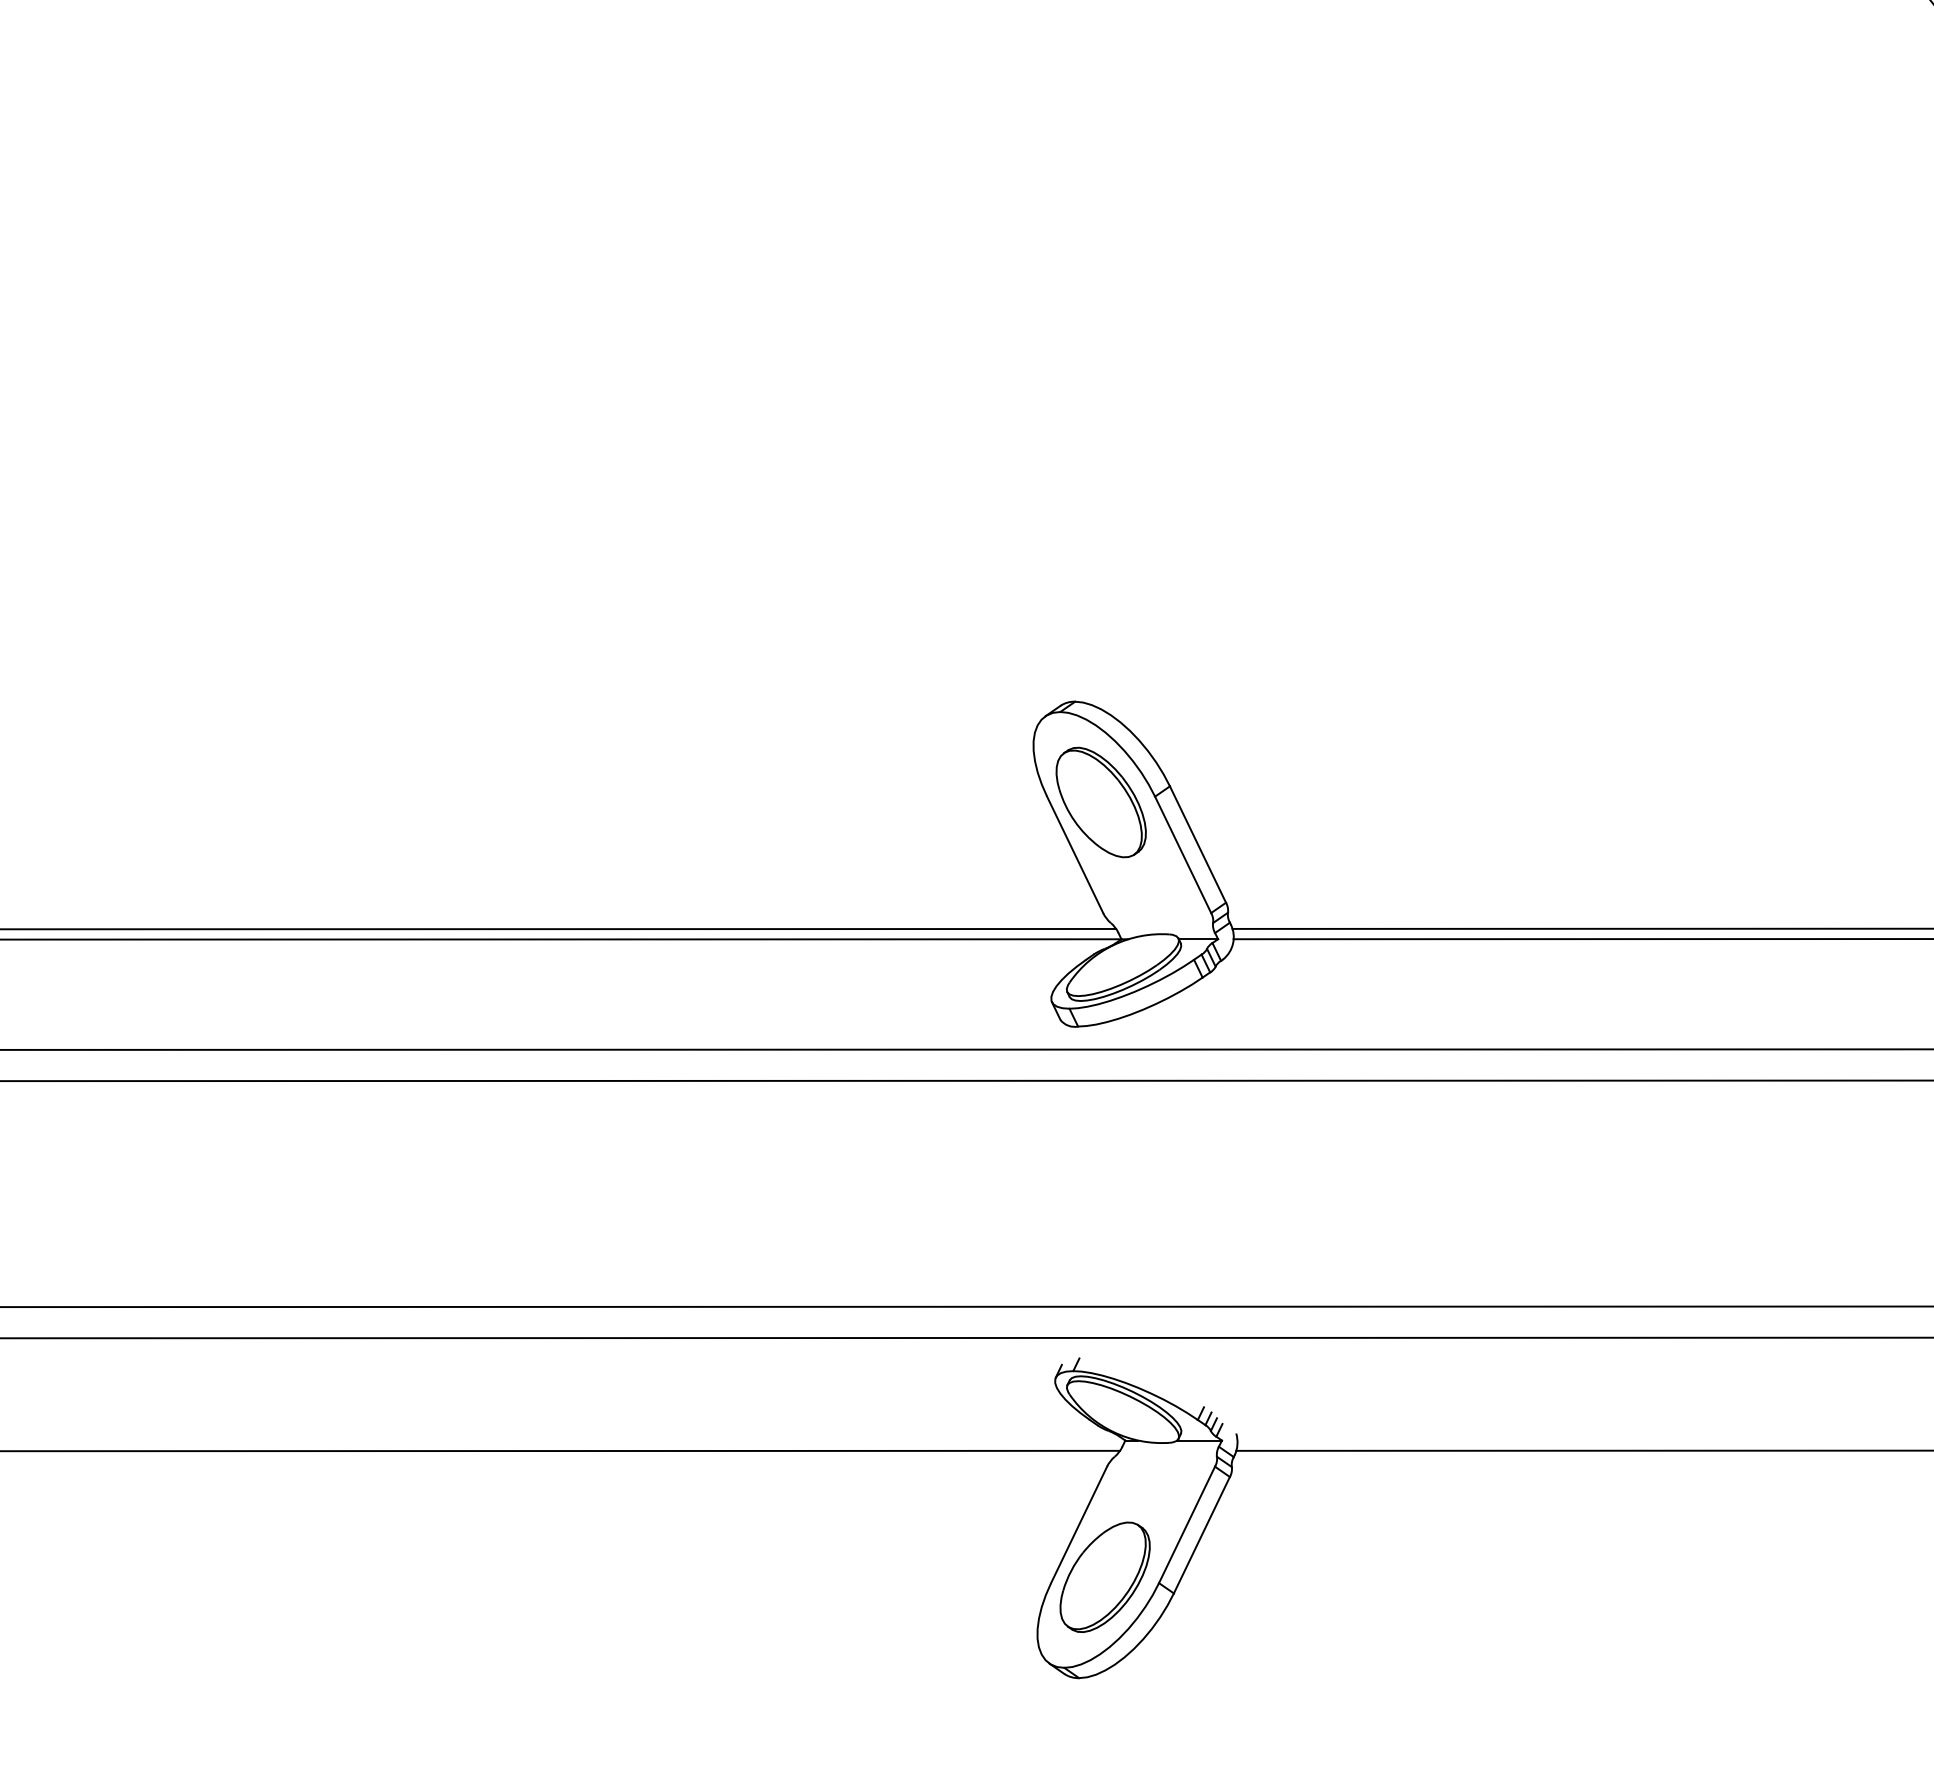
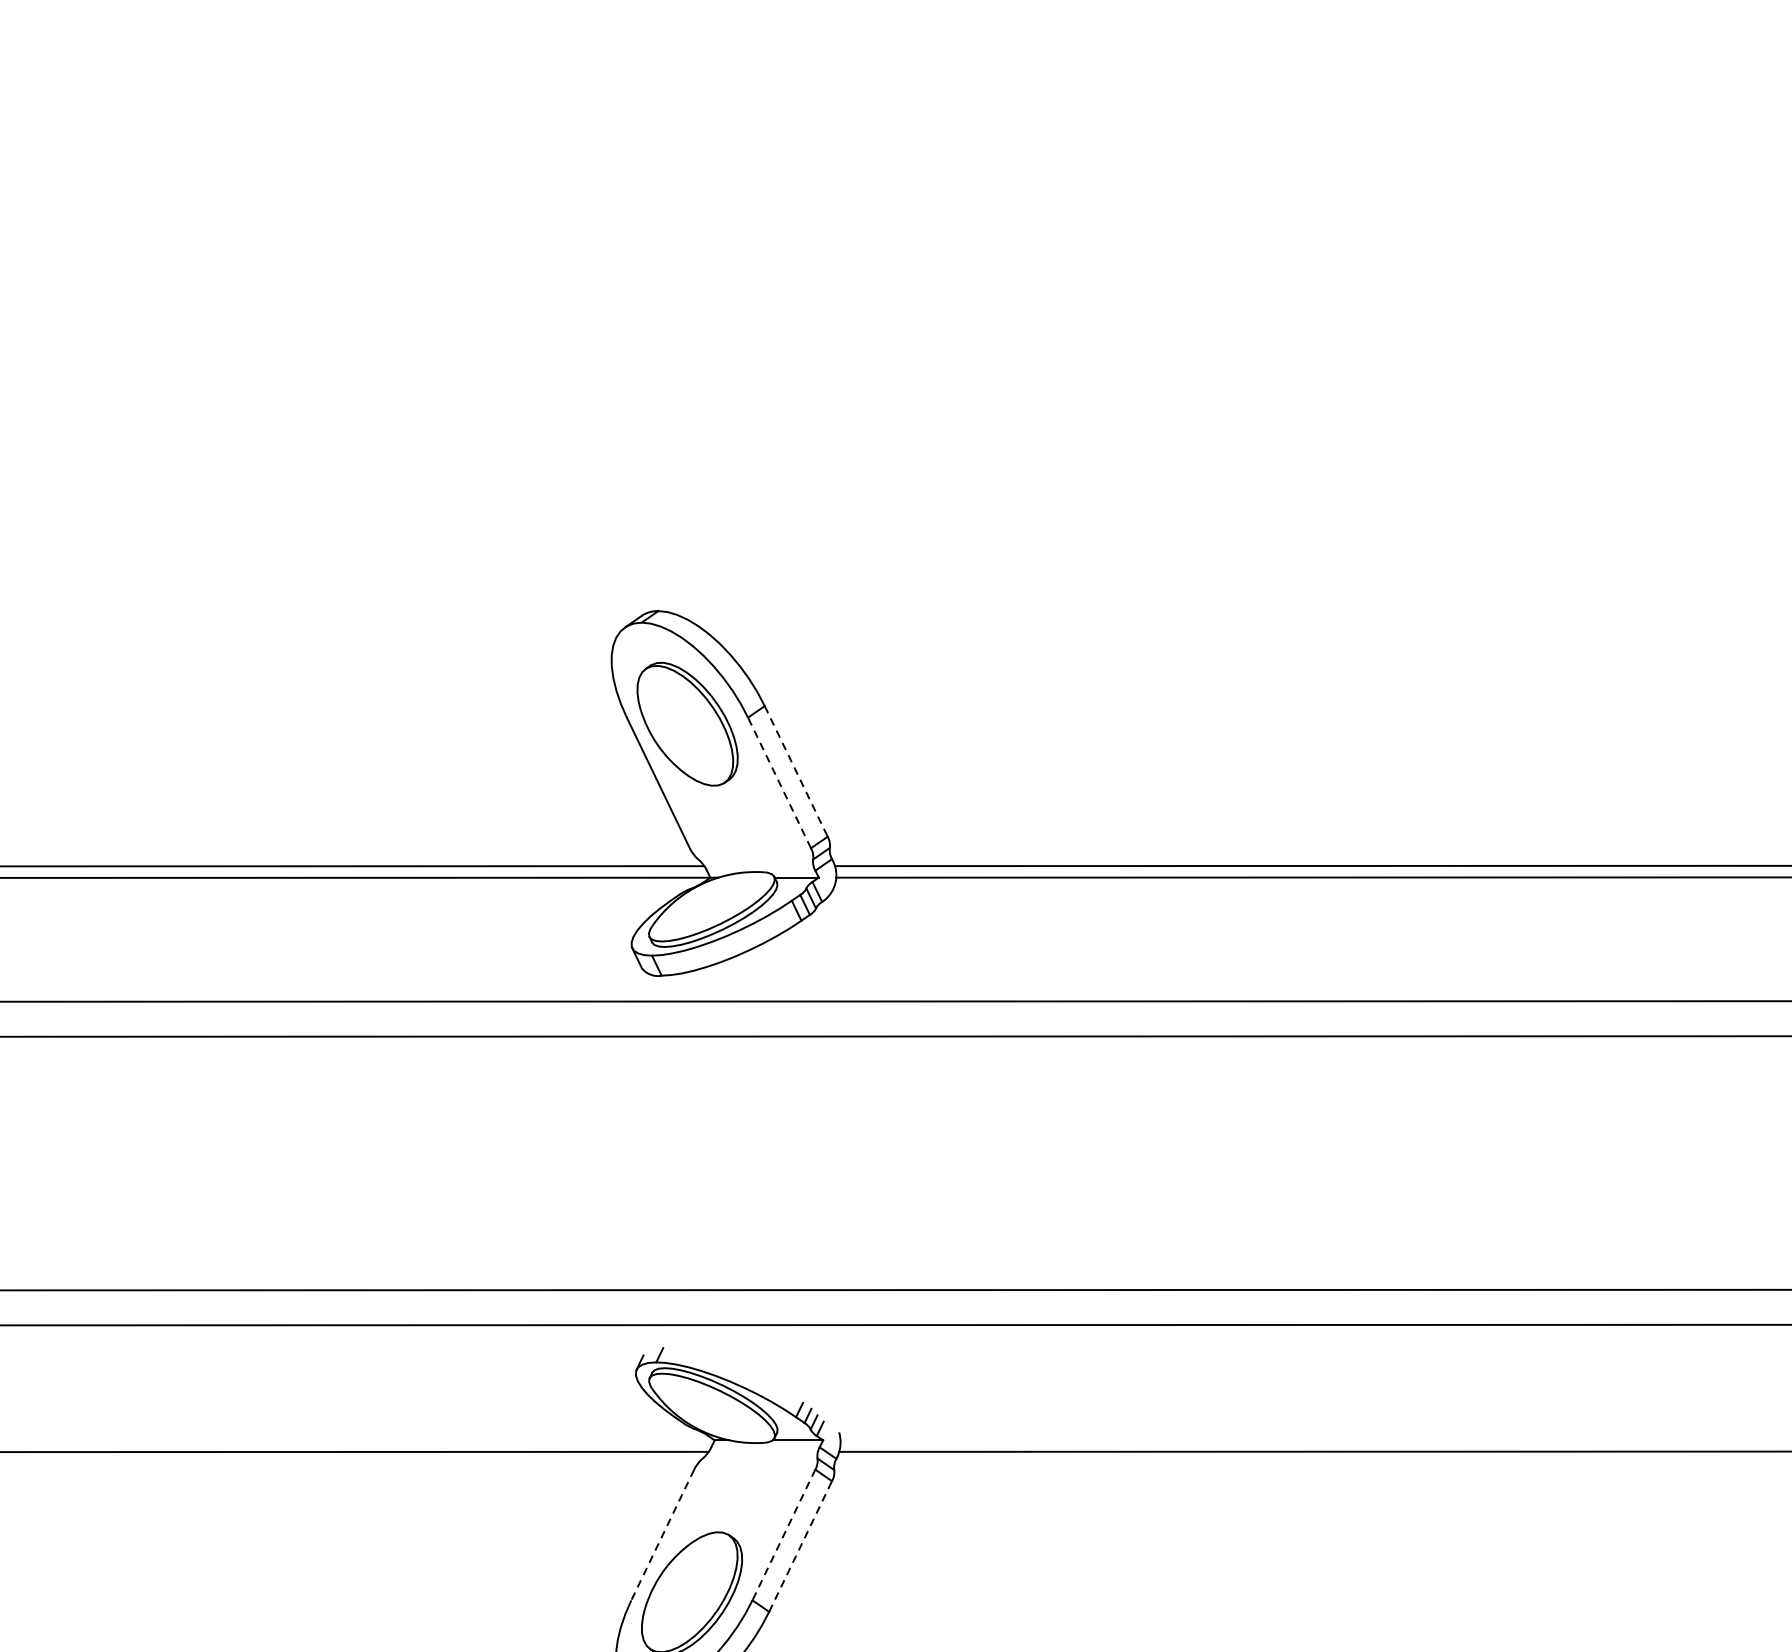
line: (1197, 844) -> (795, 771), solid -> dashed
line: (1183, 854) -> (779, 782), solid -> dashed
line: (1079, 1524) -> (663, 1534), solid -> dashed
line: (1187, 1524) -> (784, 1534), solid -> dashed
line: (1201, 1535) -> (800, 1546), solid -> dashed

